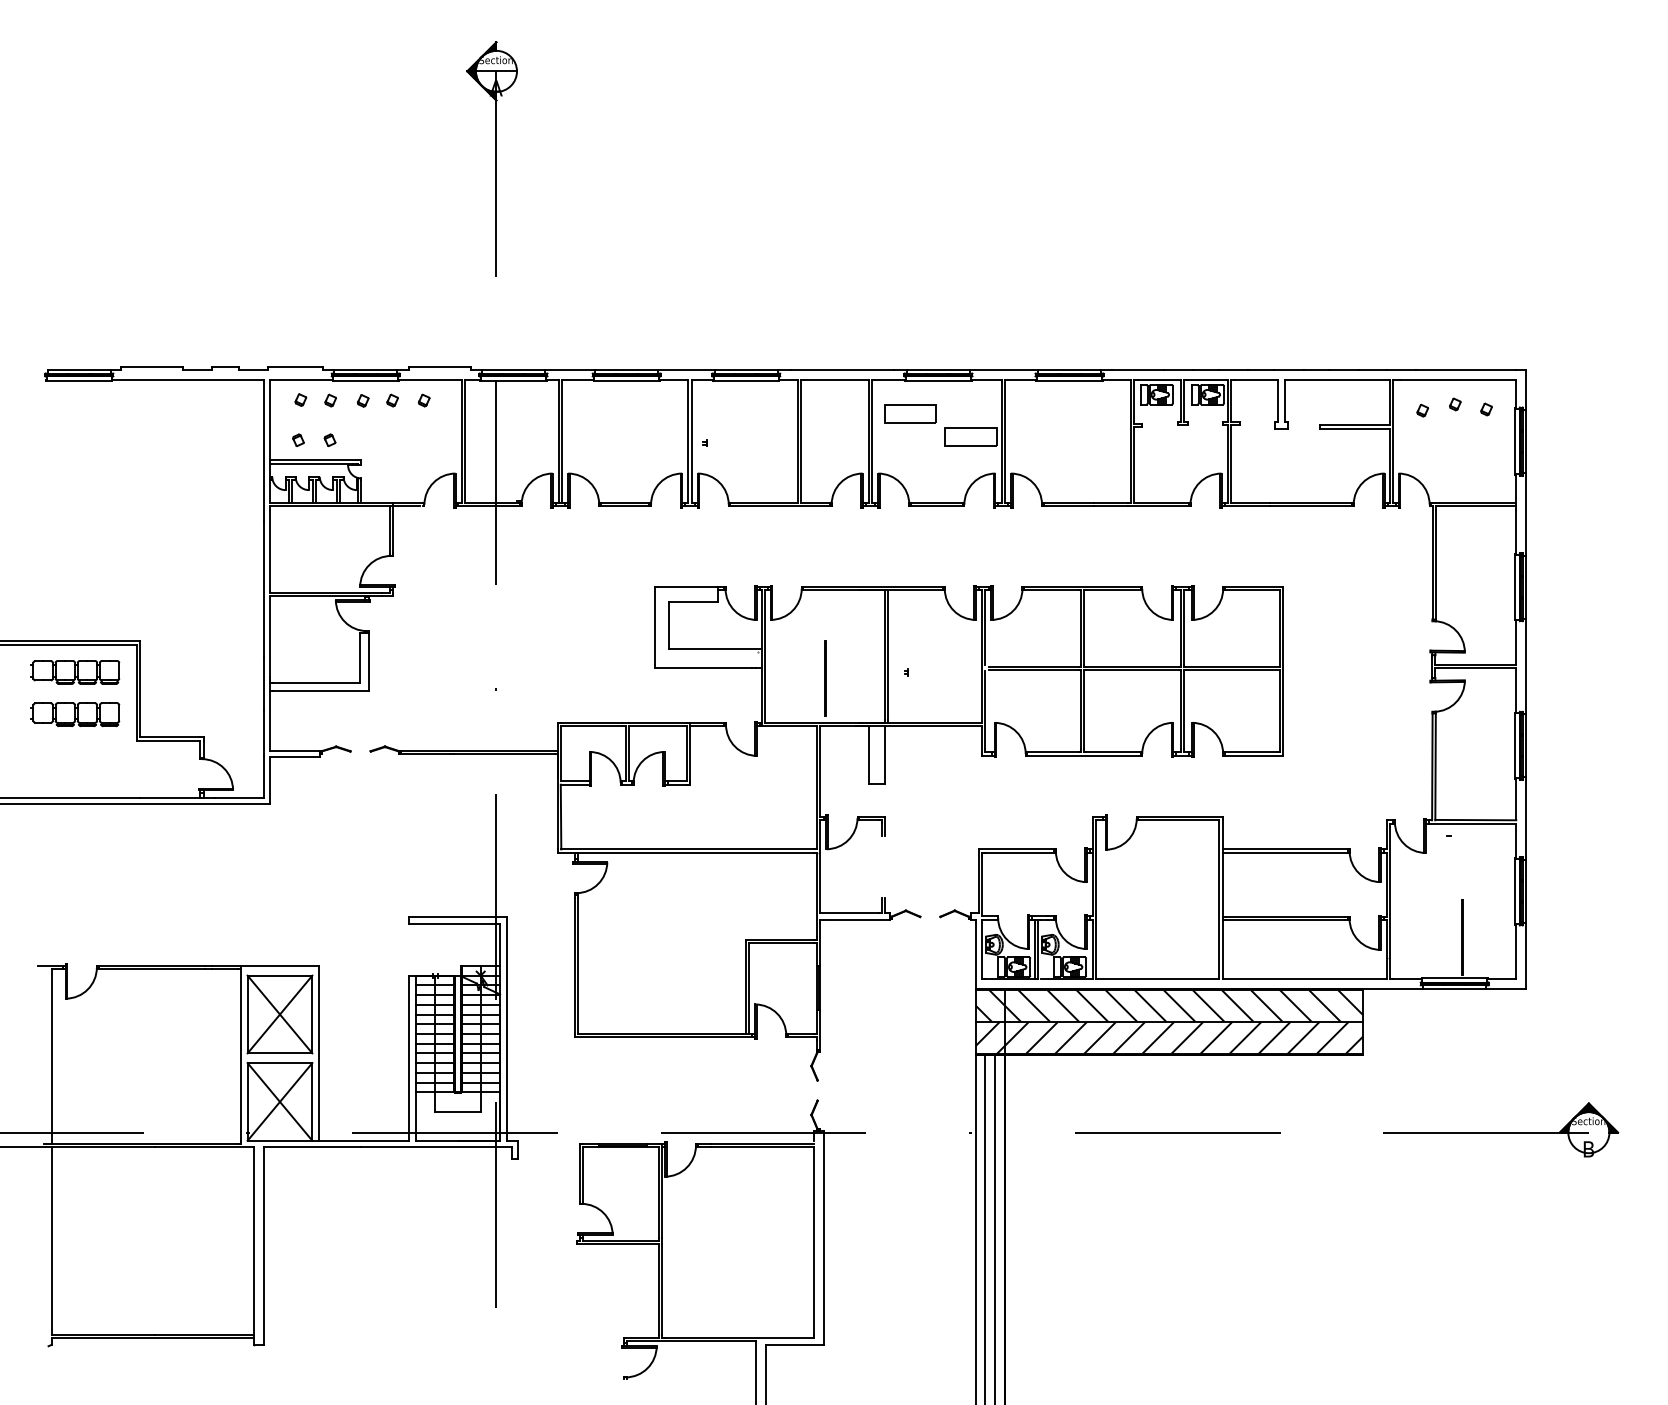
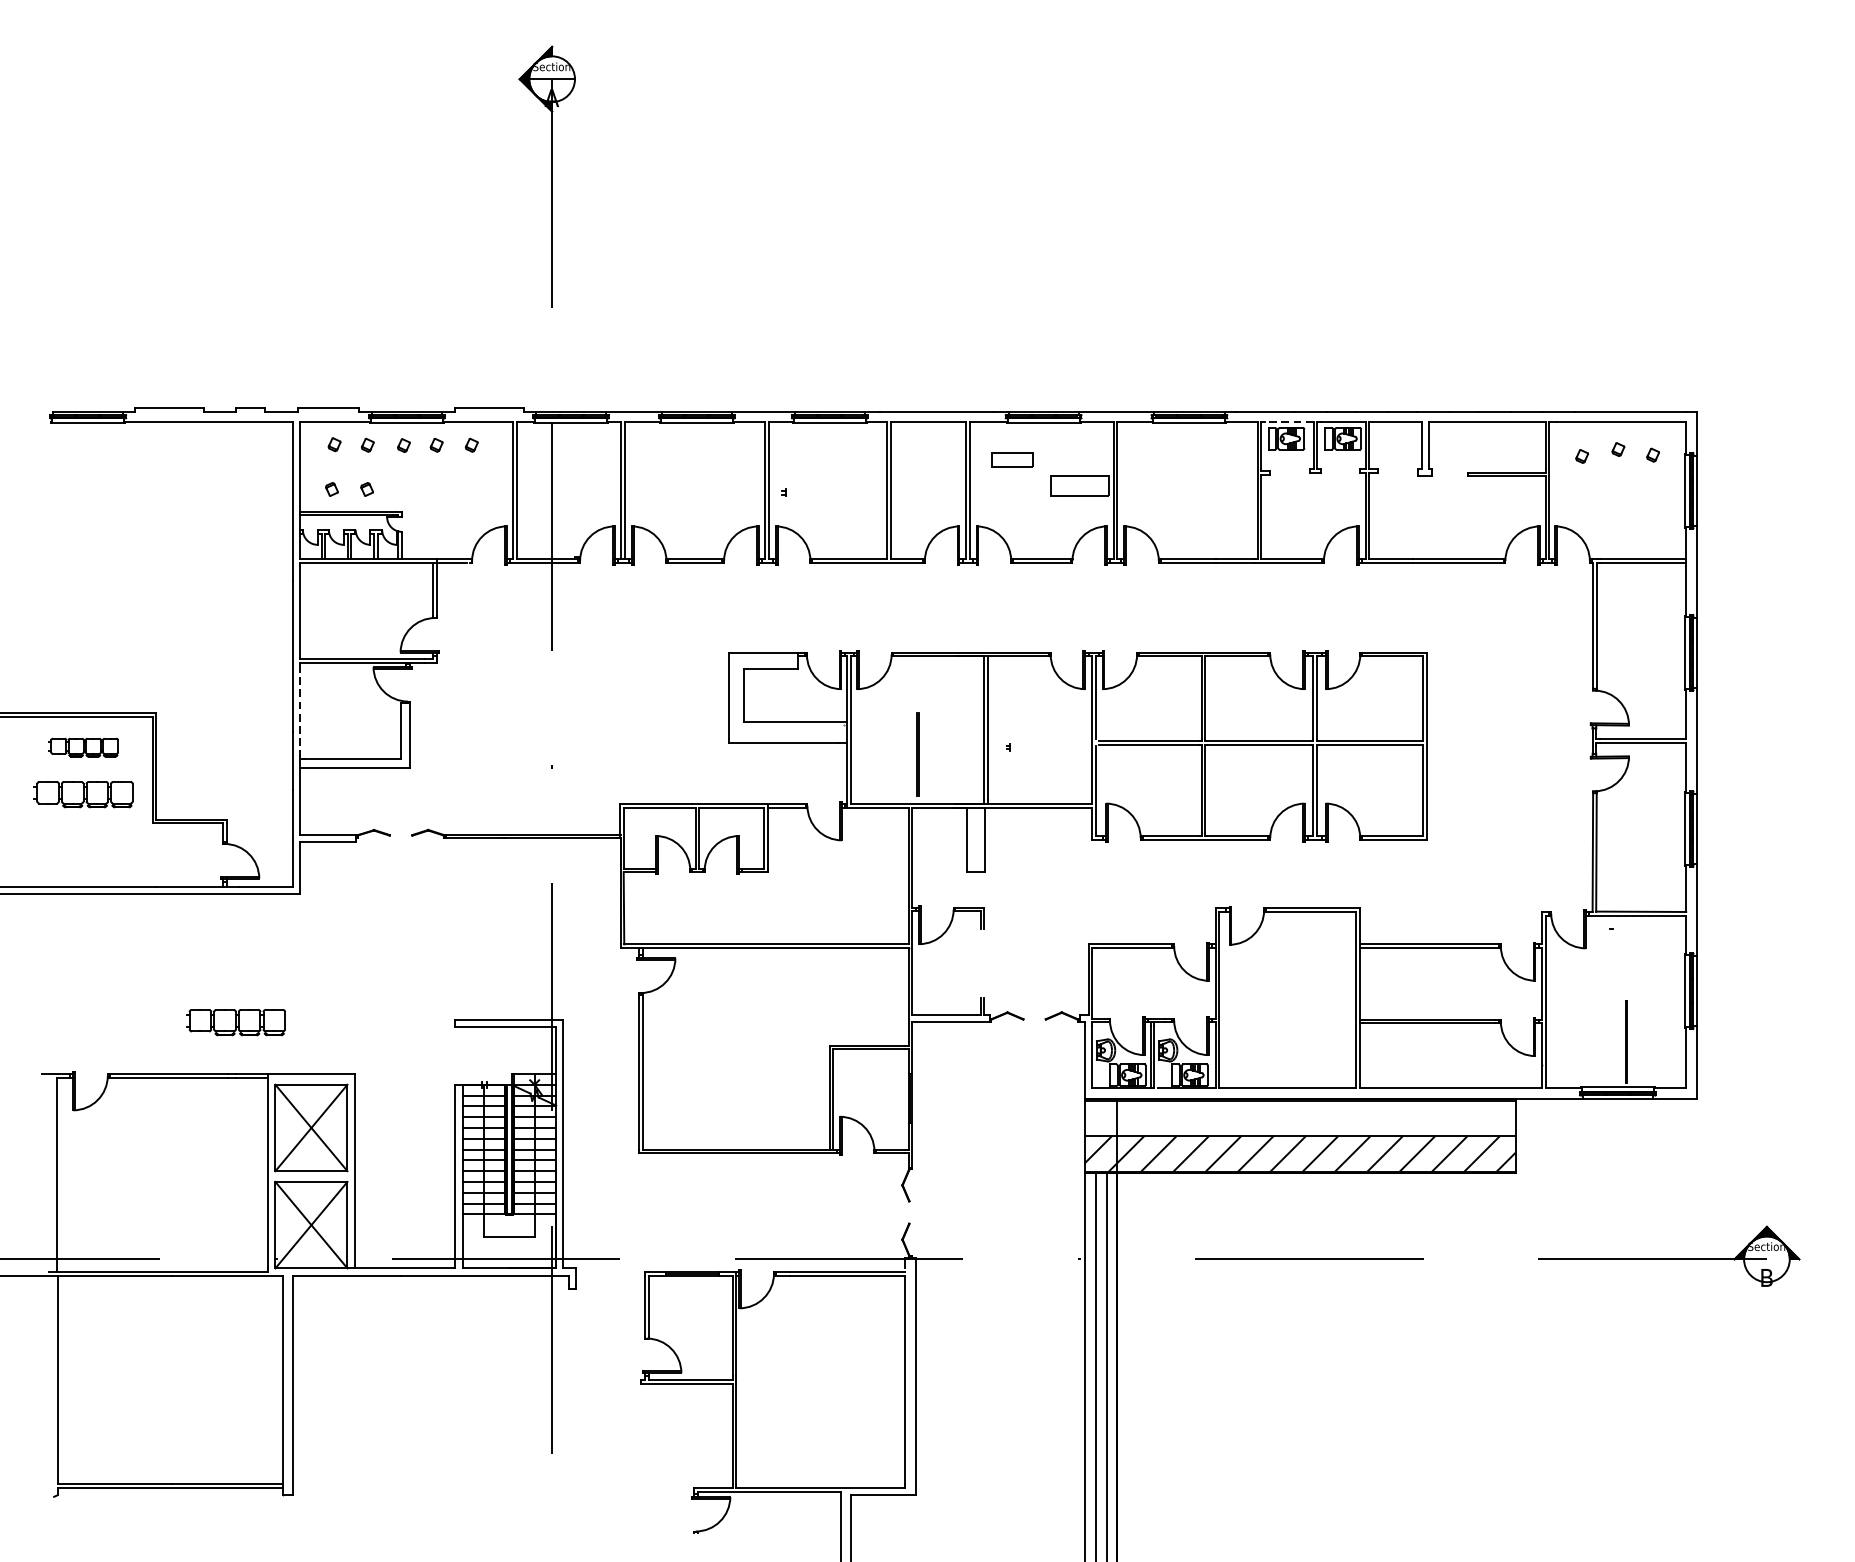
line: (1159, 380) -> (1289, 422), solid -> dashed
part: (910, 413) -> (1012, 459), size x0.7
line: (269, 637) -> (299, 708), solid -> dashed
part: (75, 672) -> (84, 747), size x0.7
part: (212, 919) -> (236, 1022), added
hatch: (1169, 1005) -> (1300, 1117), removed

